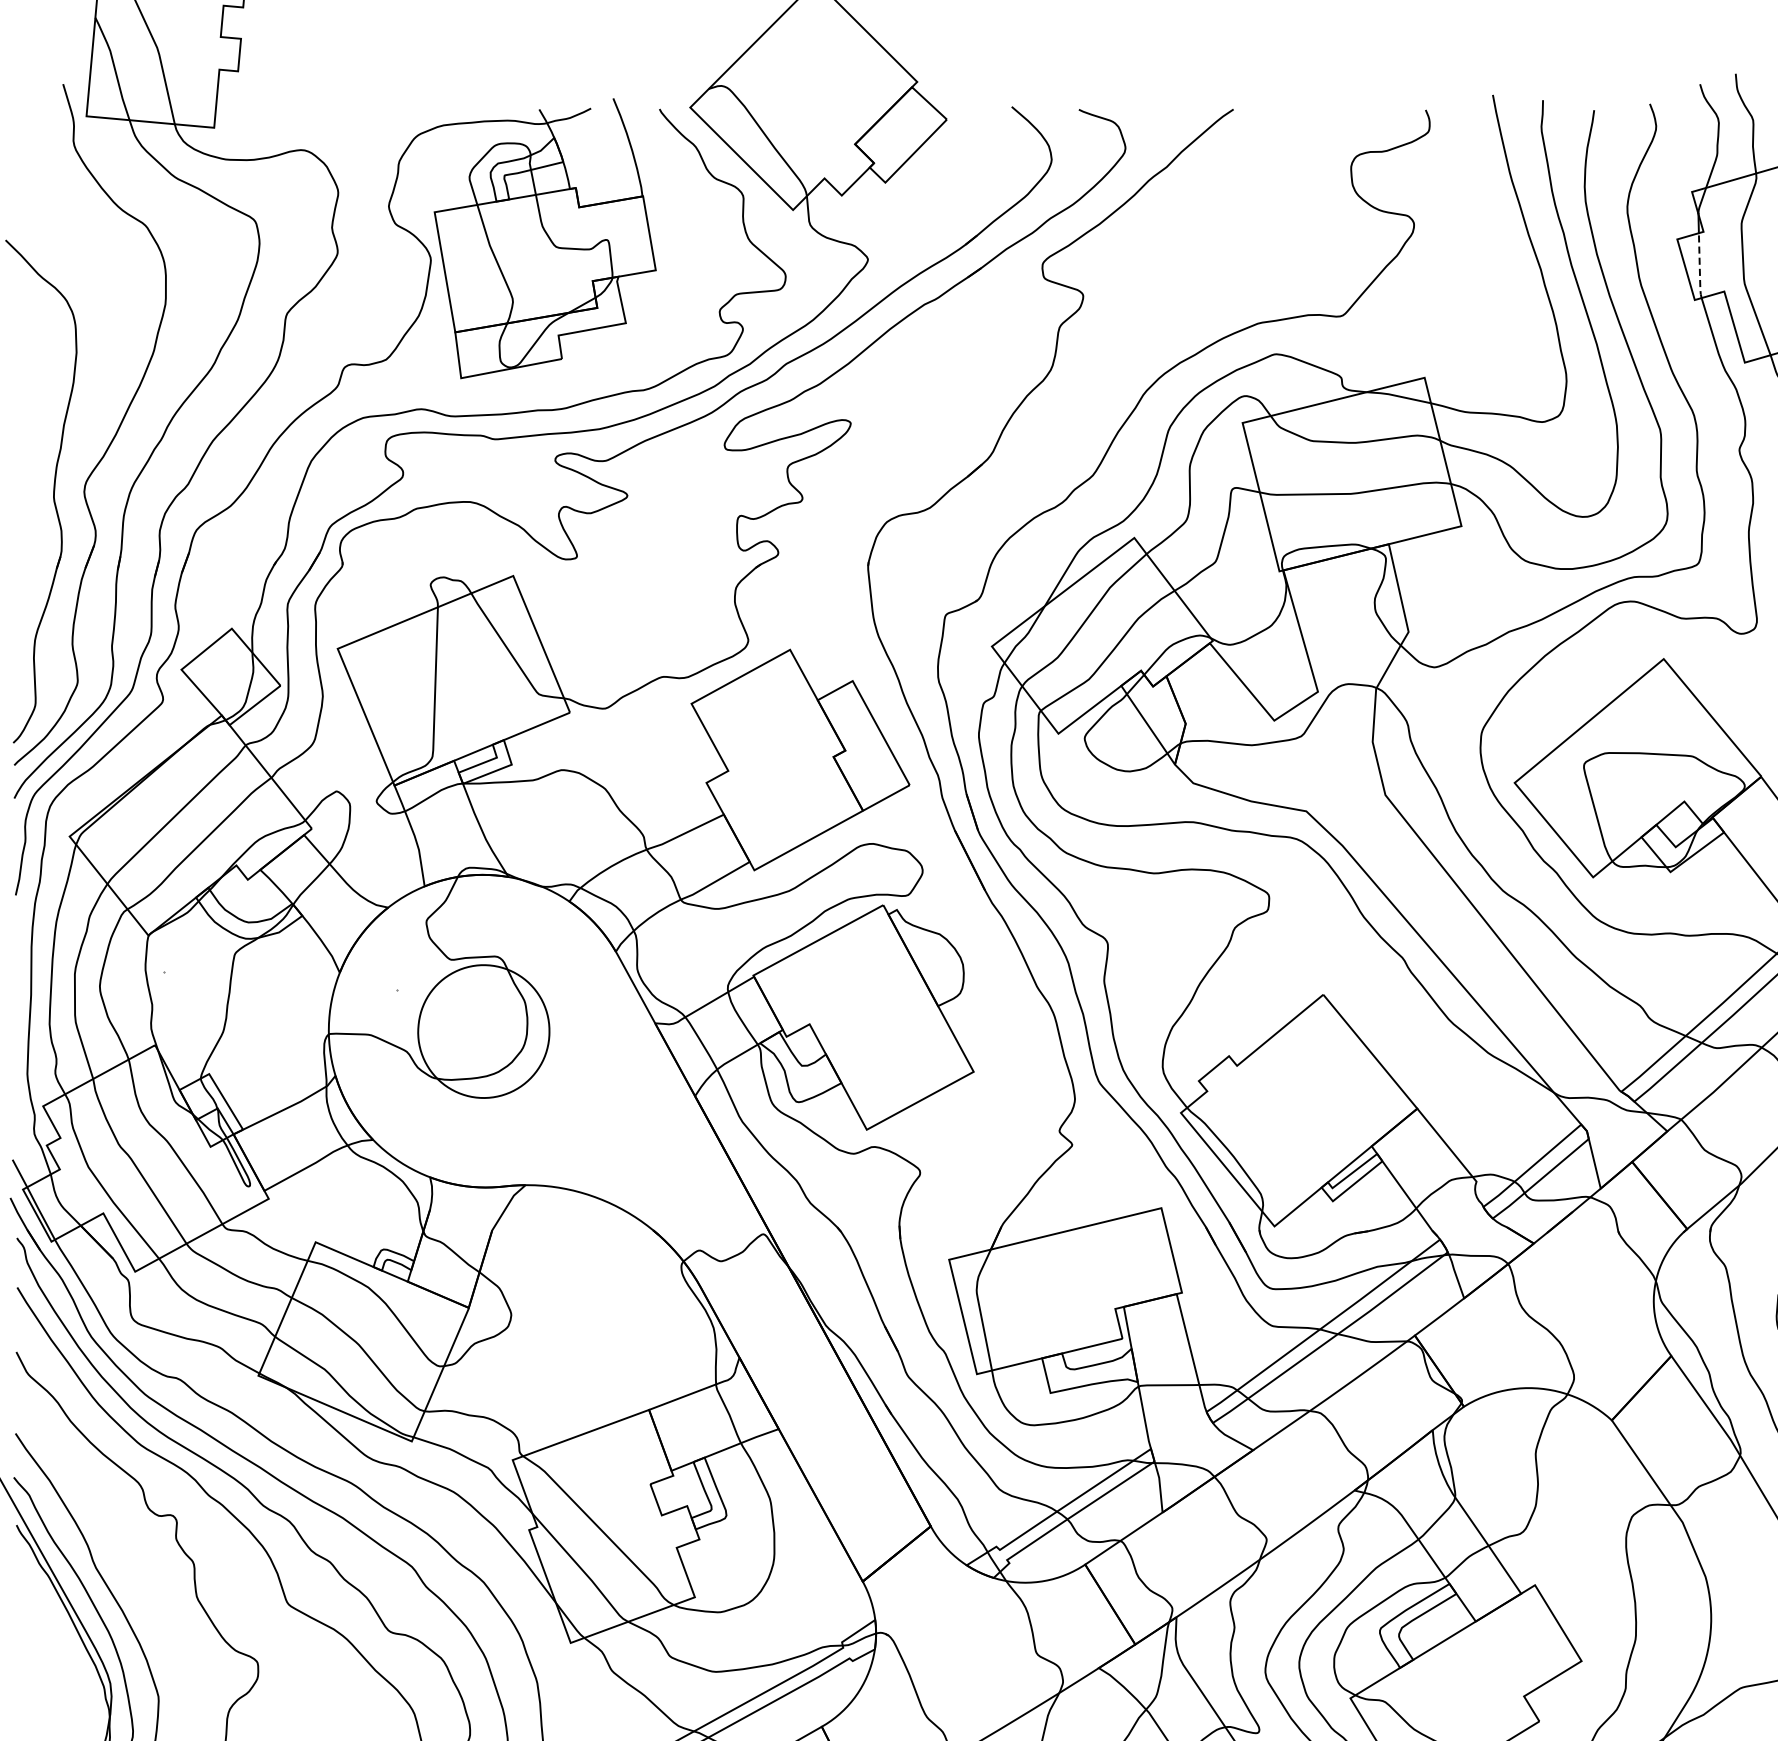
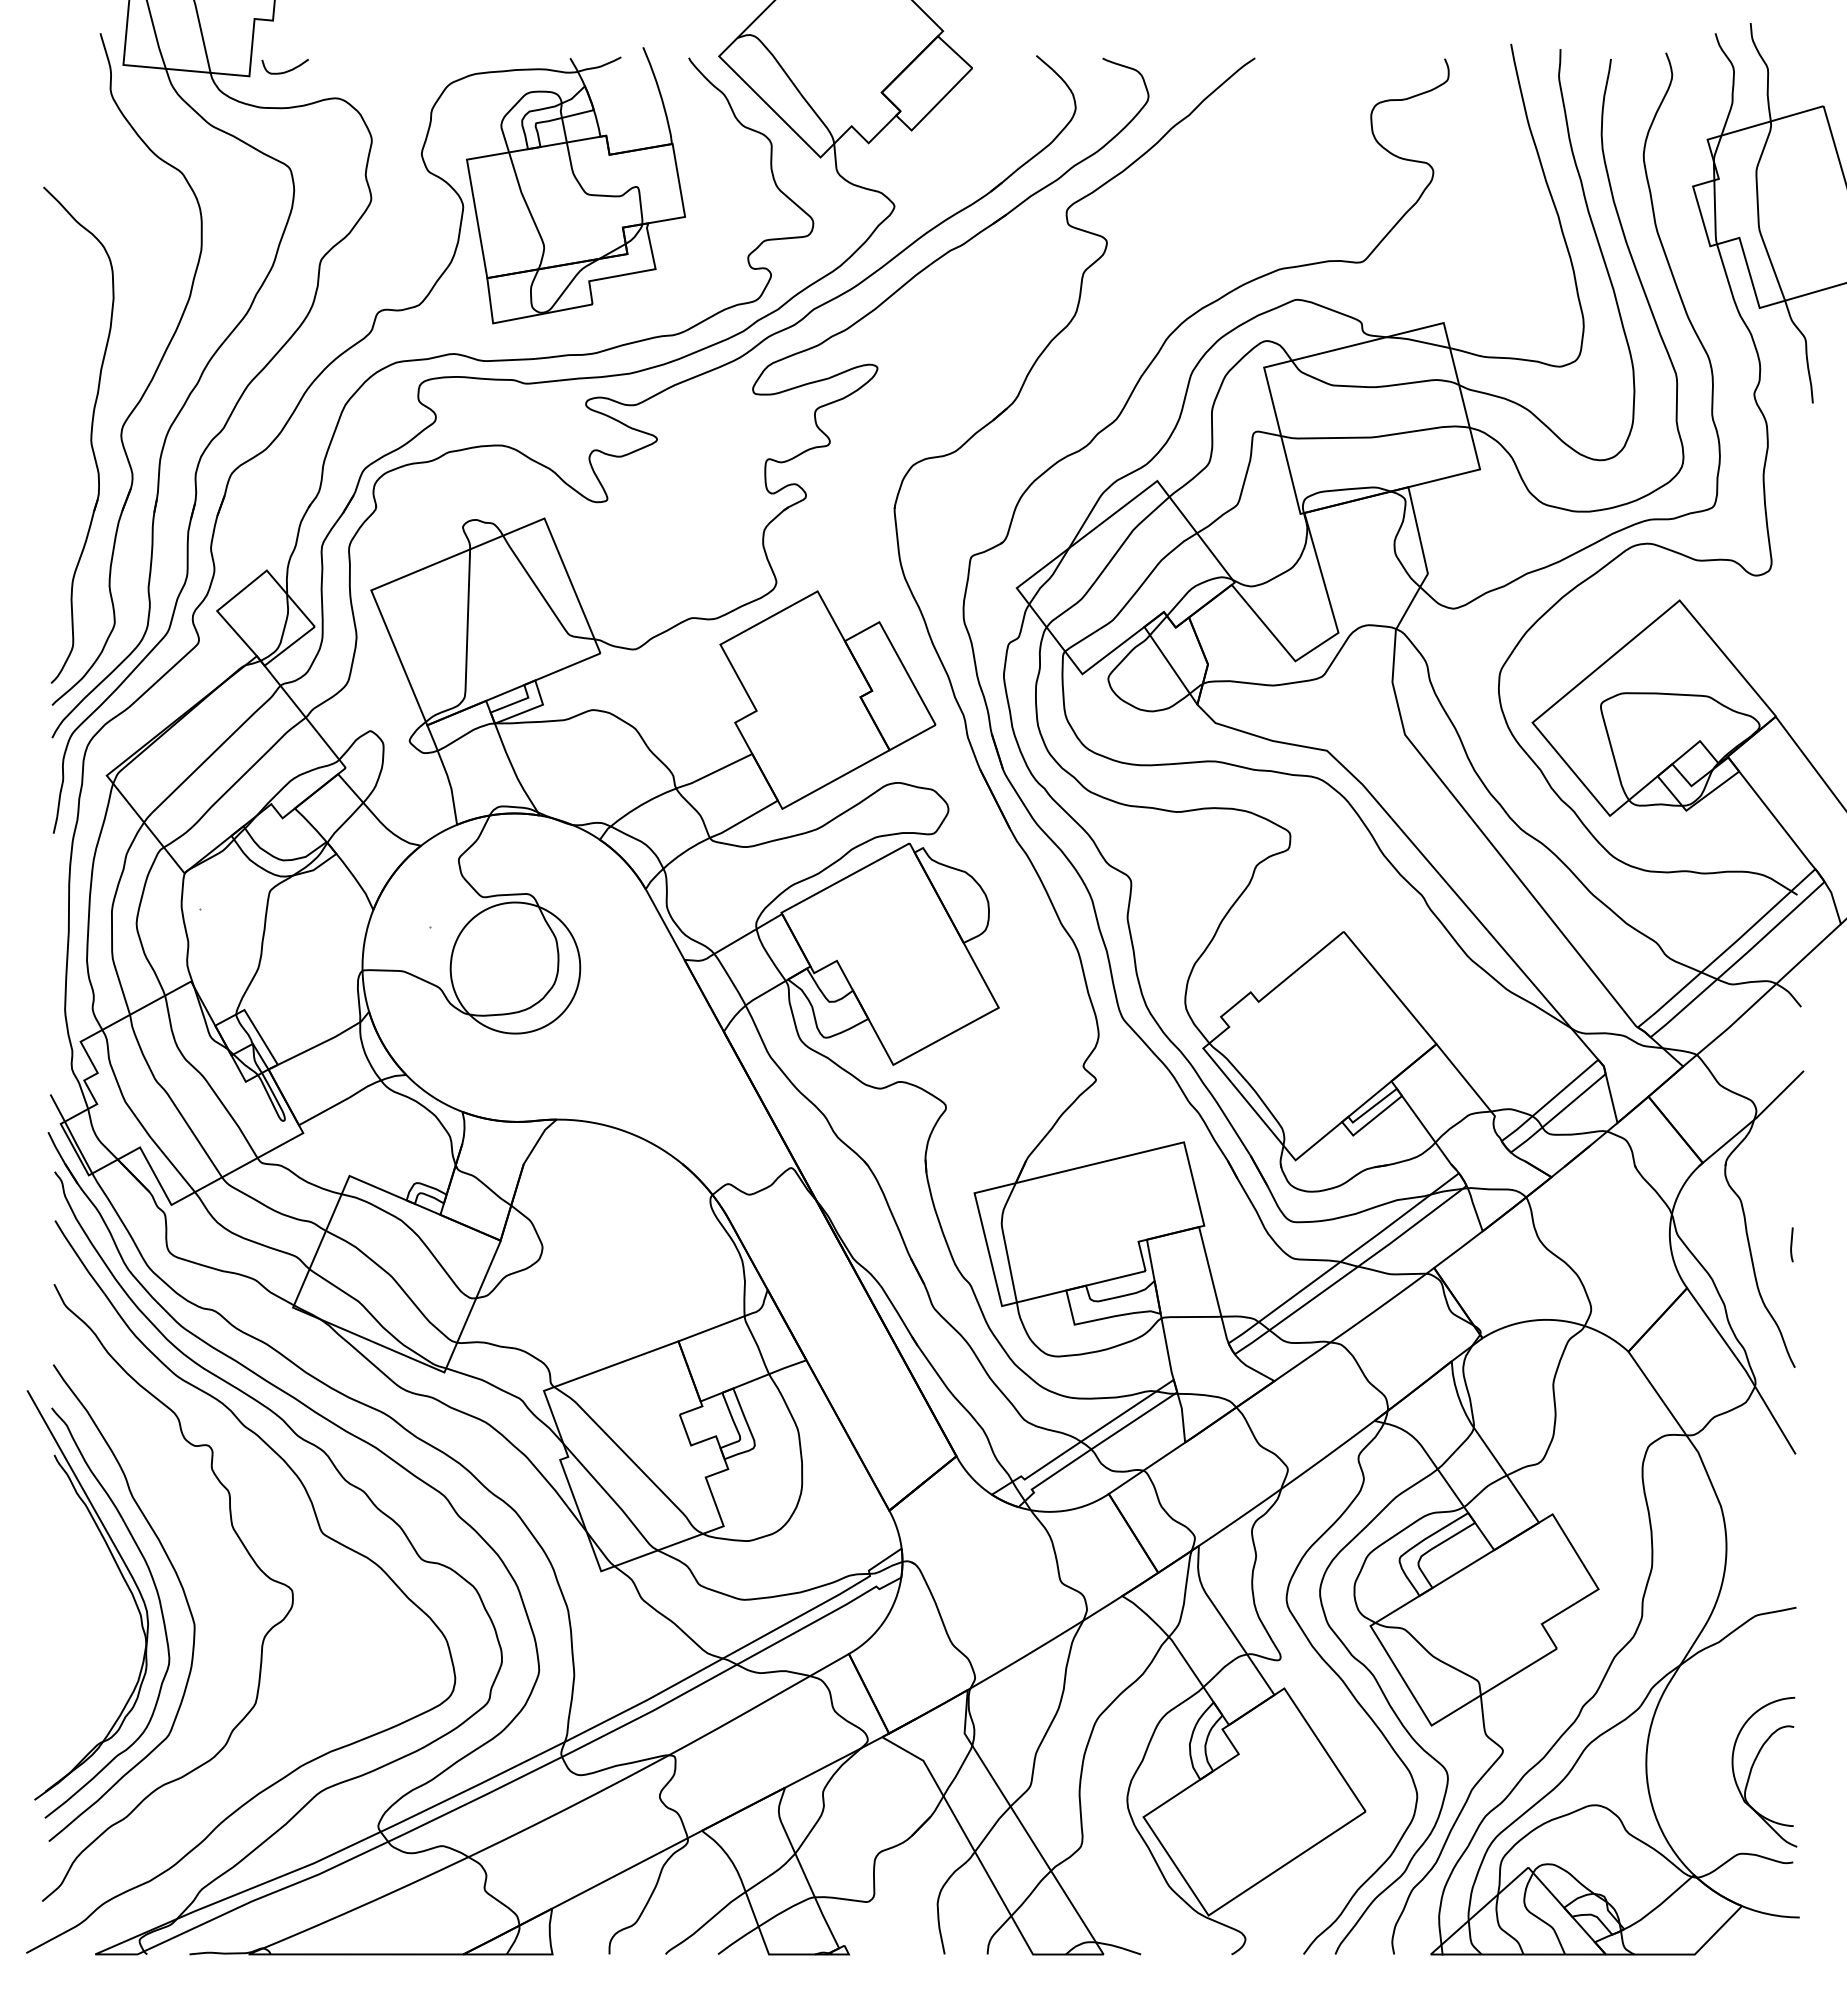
curve: (252, 121) -> (287, 70), added
line: (1700, 266) -> (1715, 213), dashed -> solid

